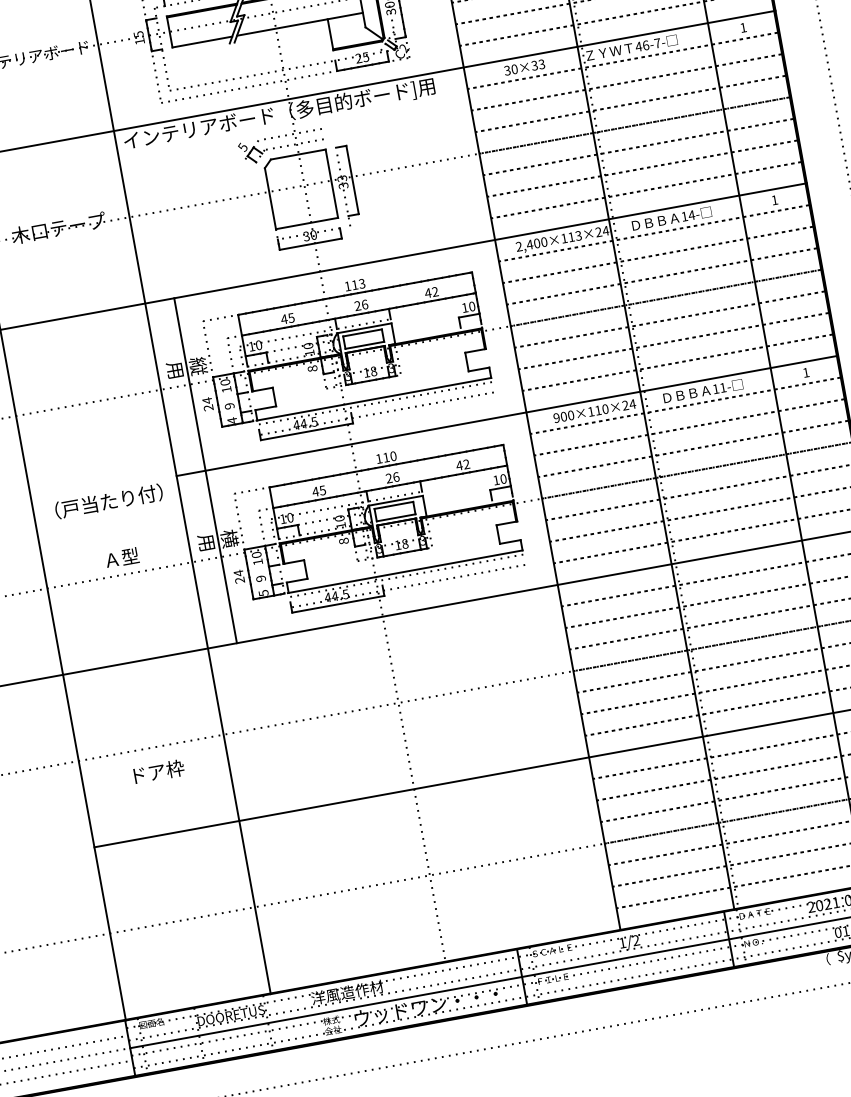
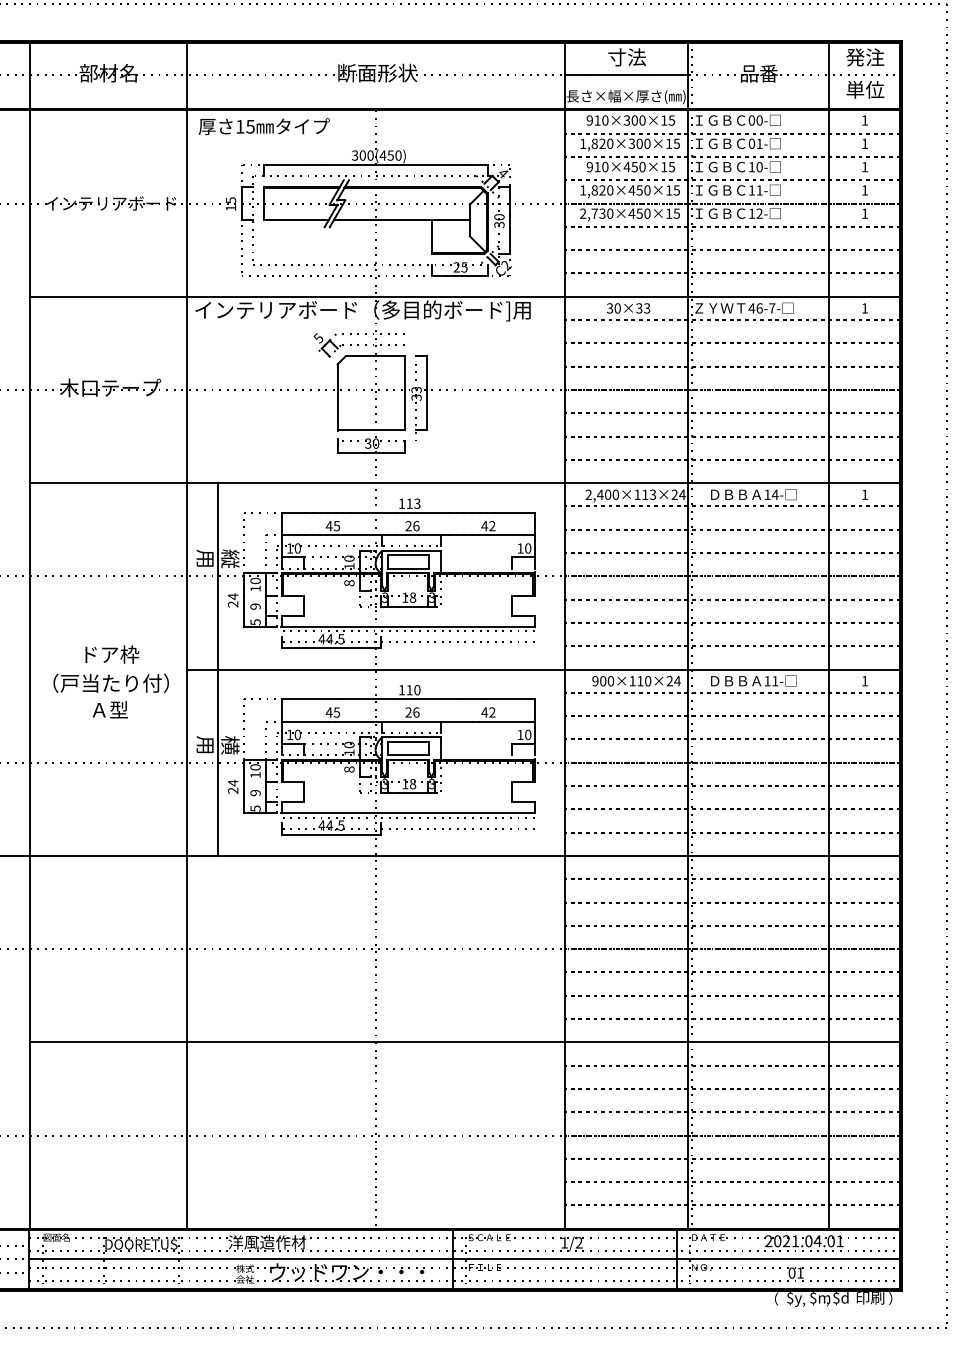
text: (232, 419) -> (255, 621), 4 -> 5
text: (121, 557) -> (109, 709), moved
text: (158, 771) -> (111, 654), moved

